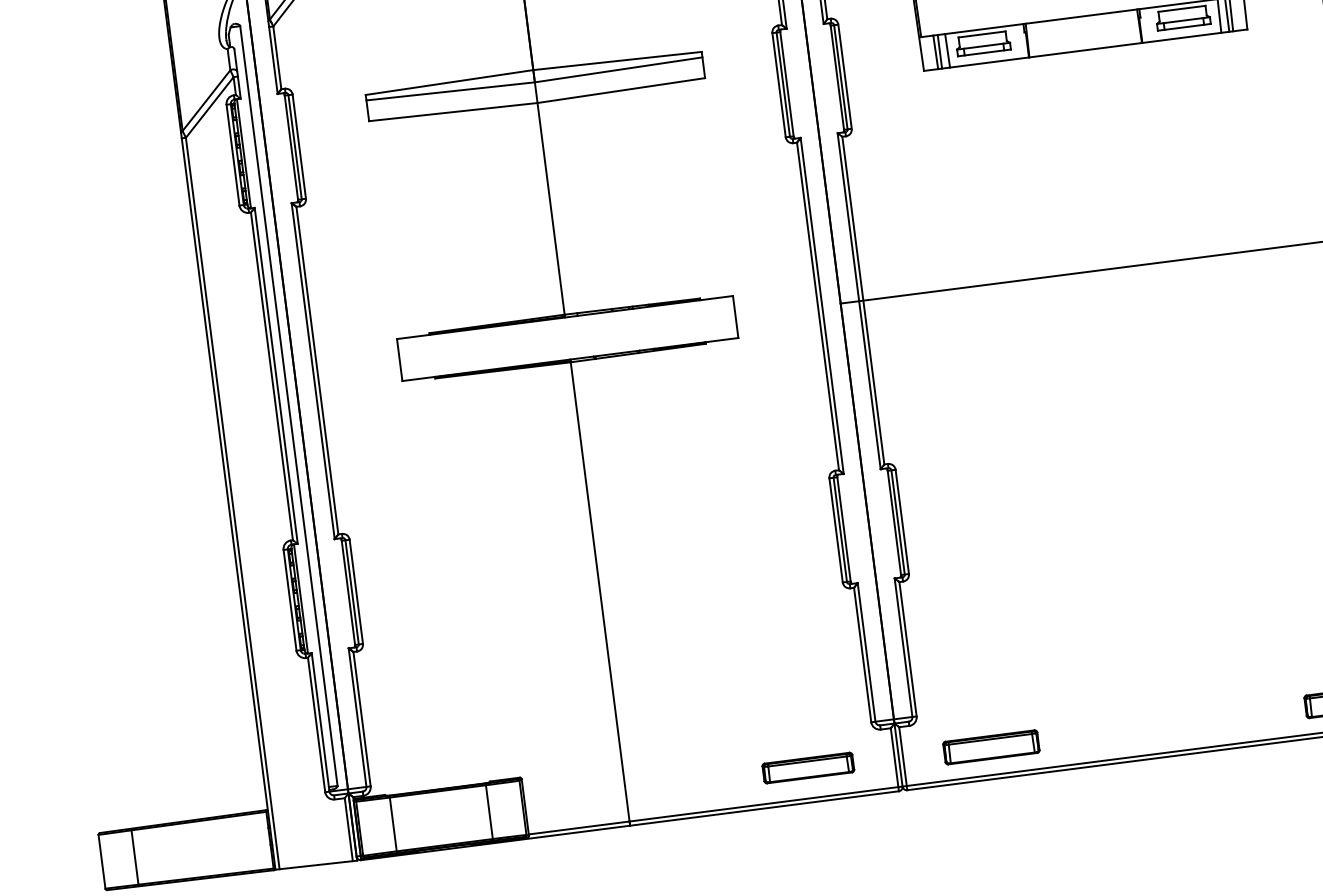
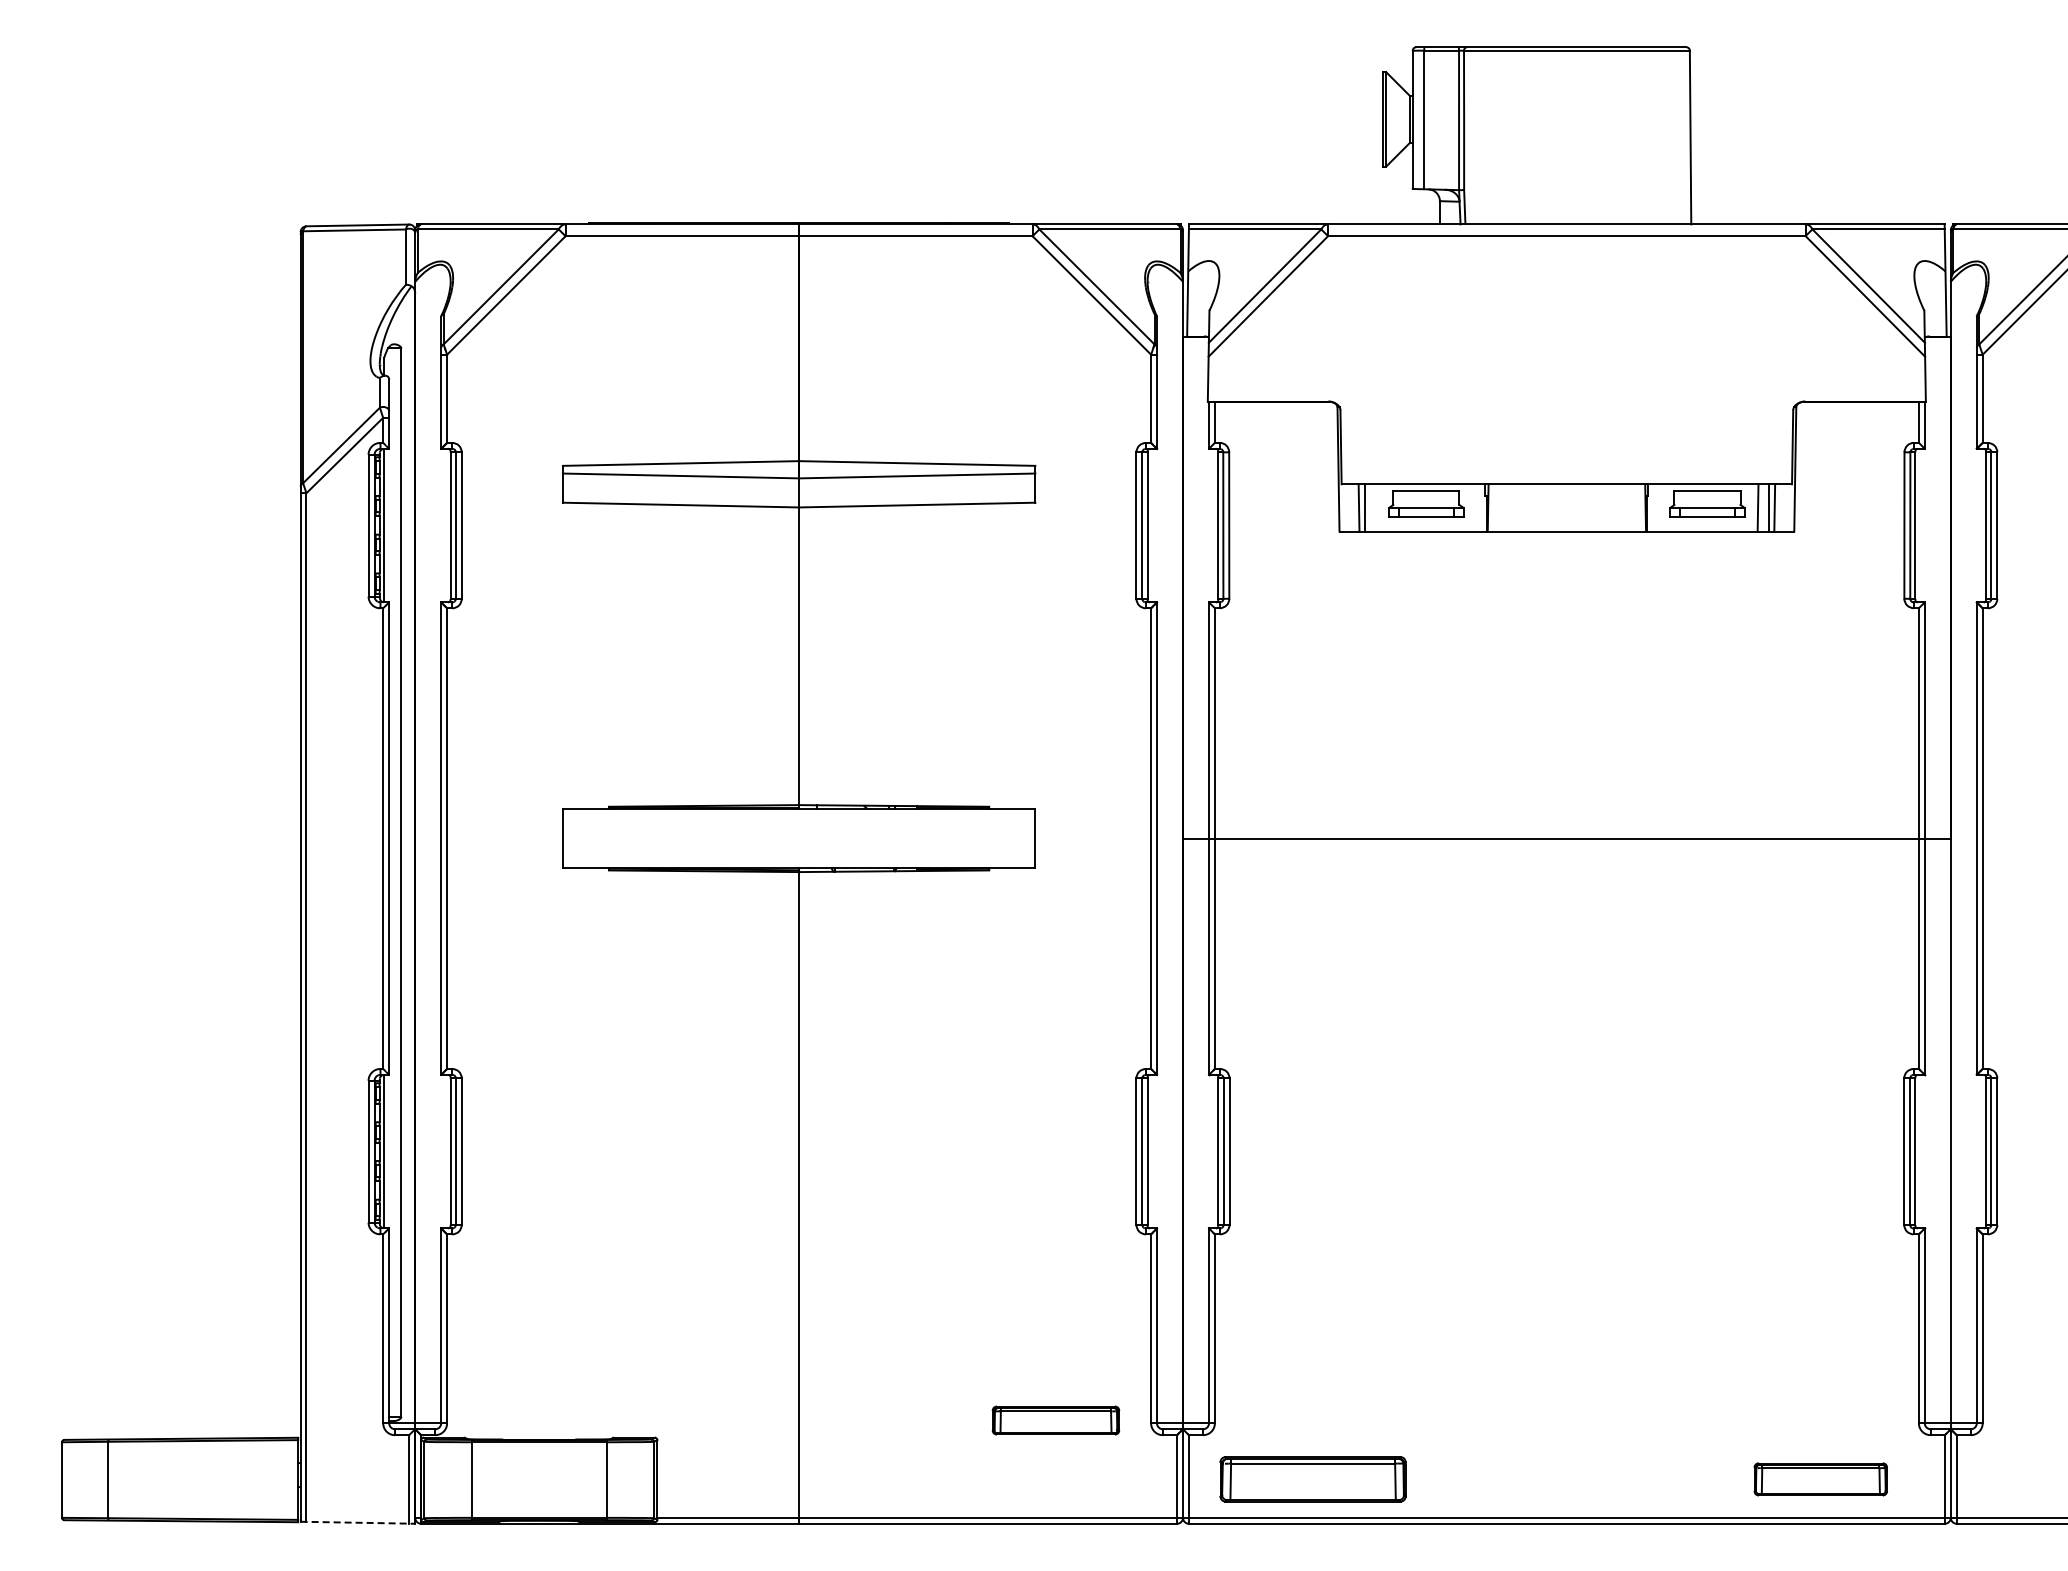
line: (947, 50) -> (1375, 507), removed
part: (991, 747) -> (1312, 1479), size x1.4
part: (808, 768) -> (1055, 1420), moved
line: (316, 864) -> (358, 1522), solid -> dashed

